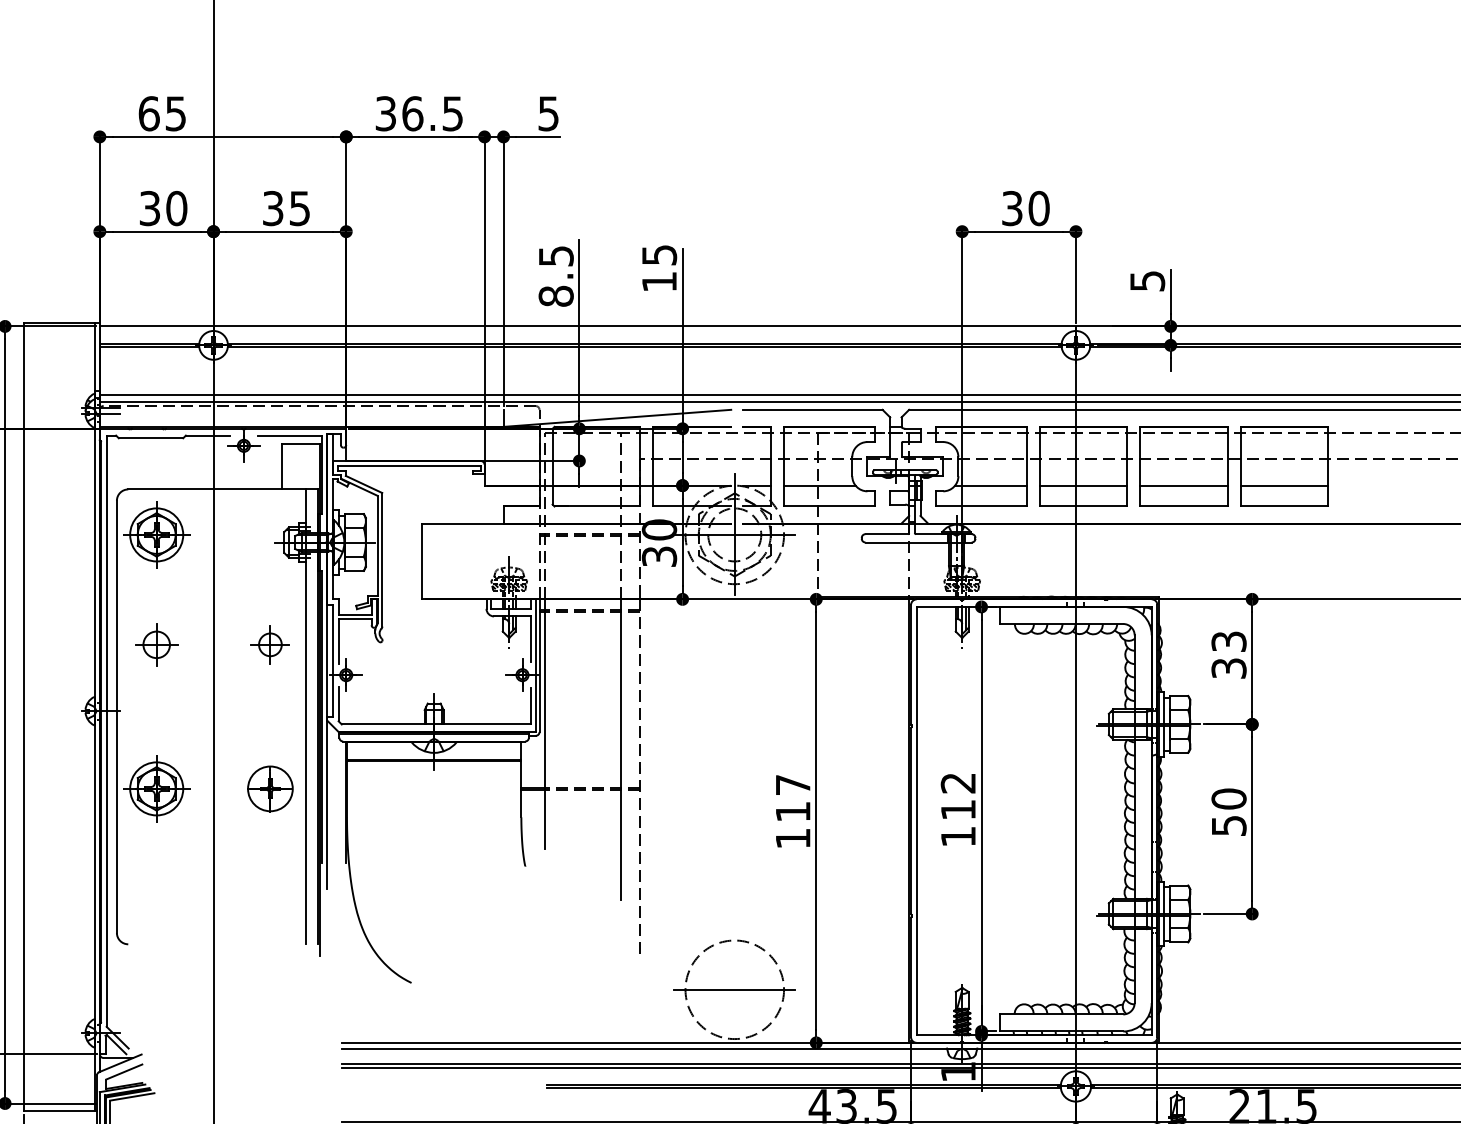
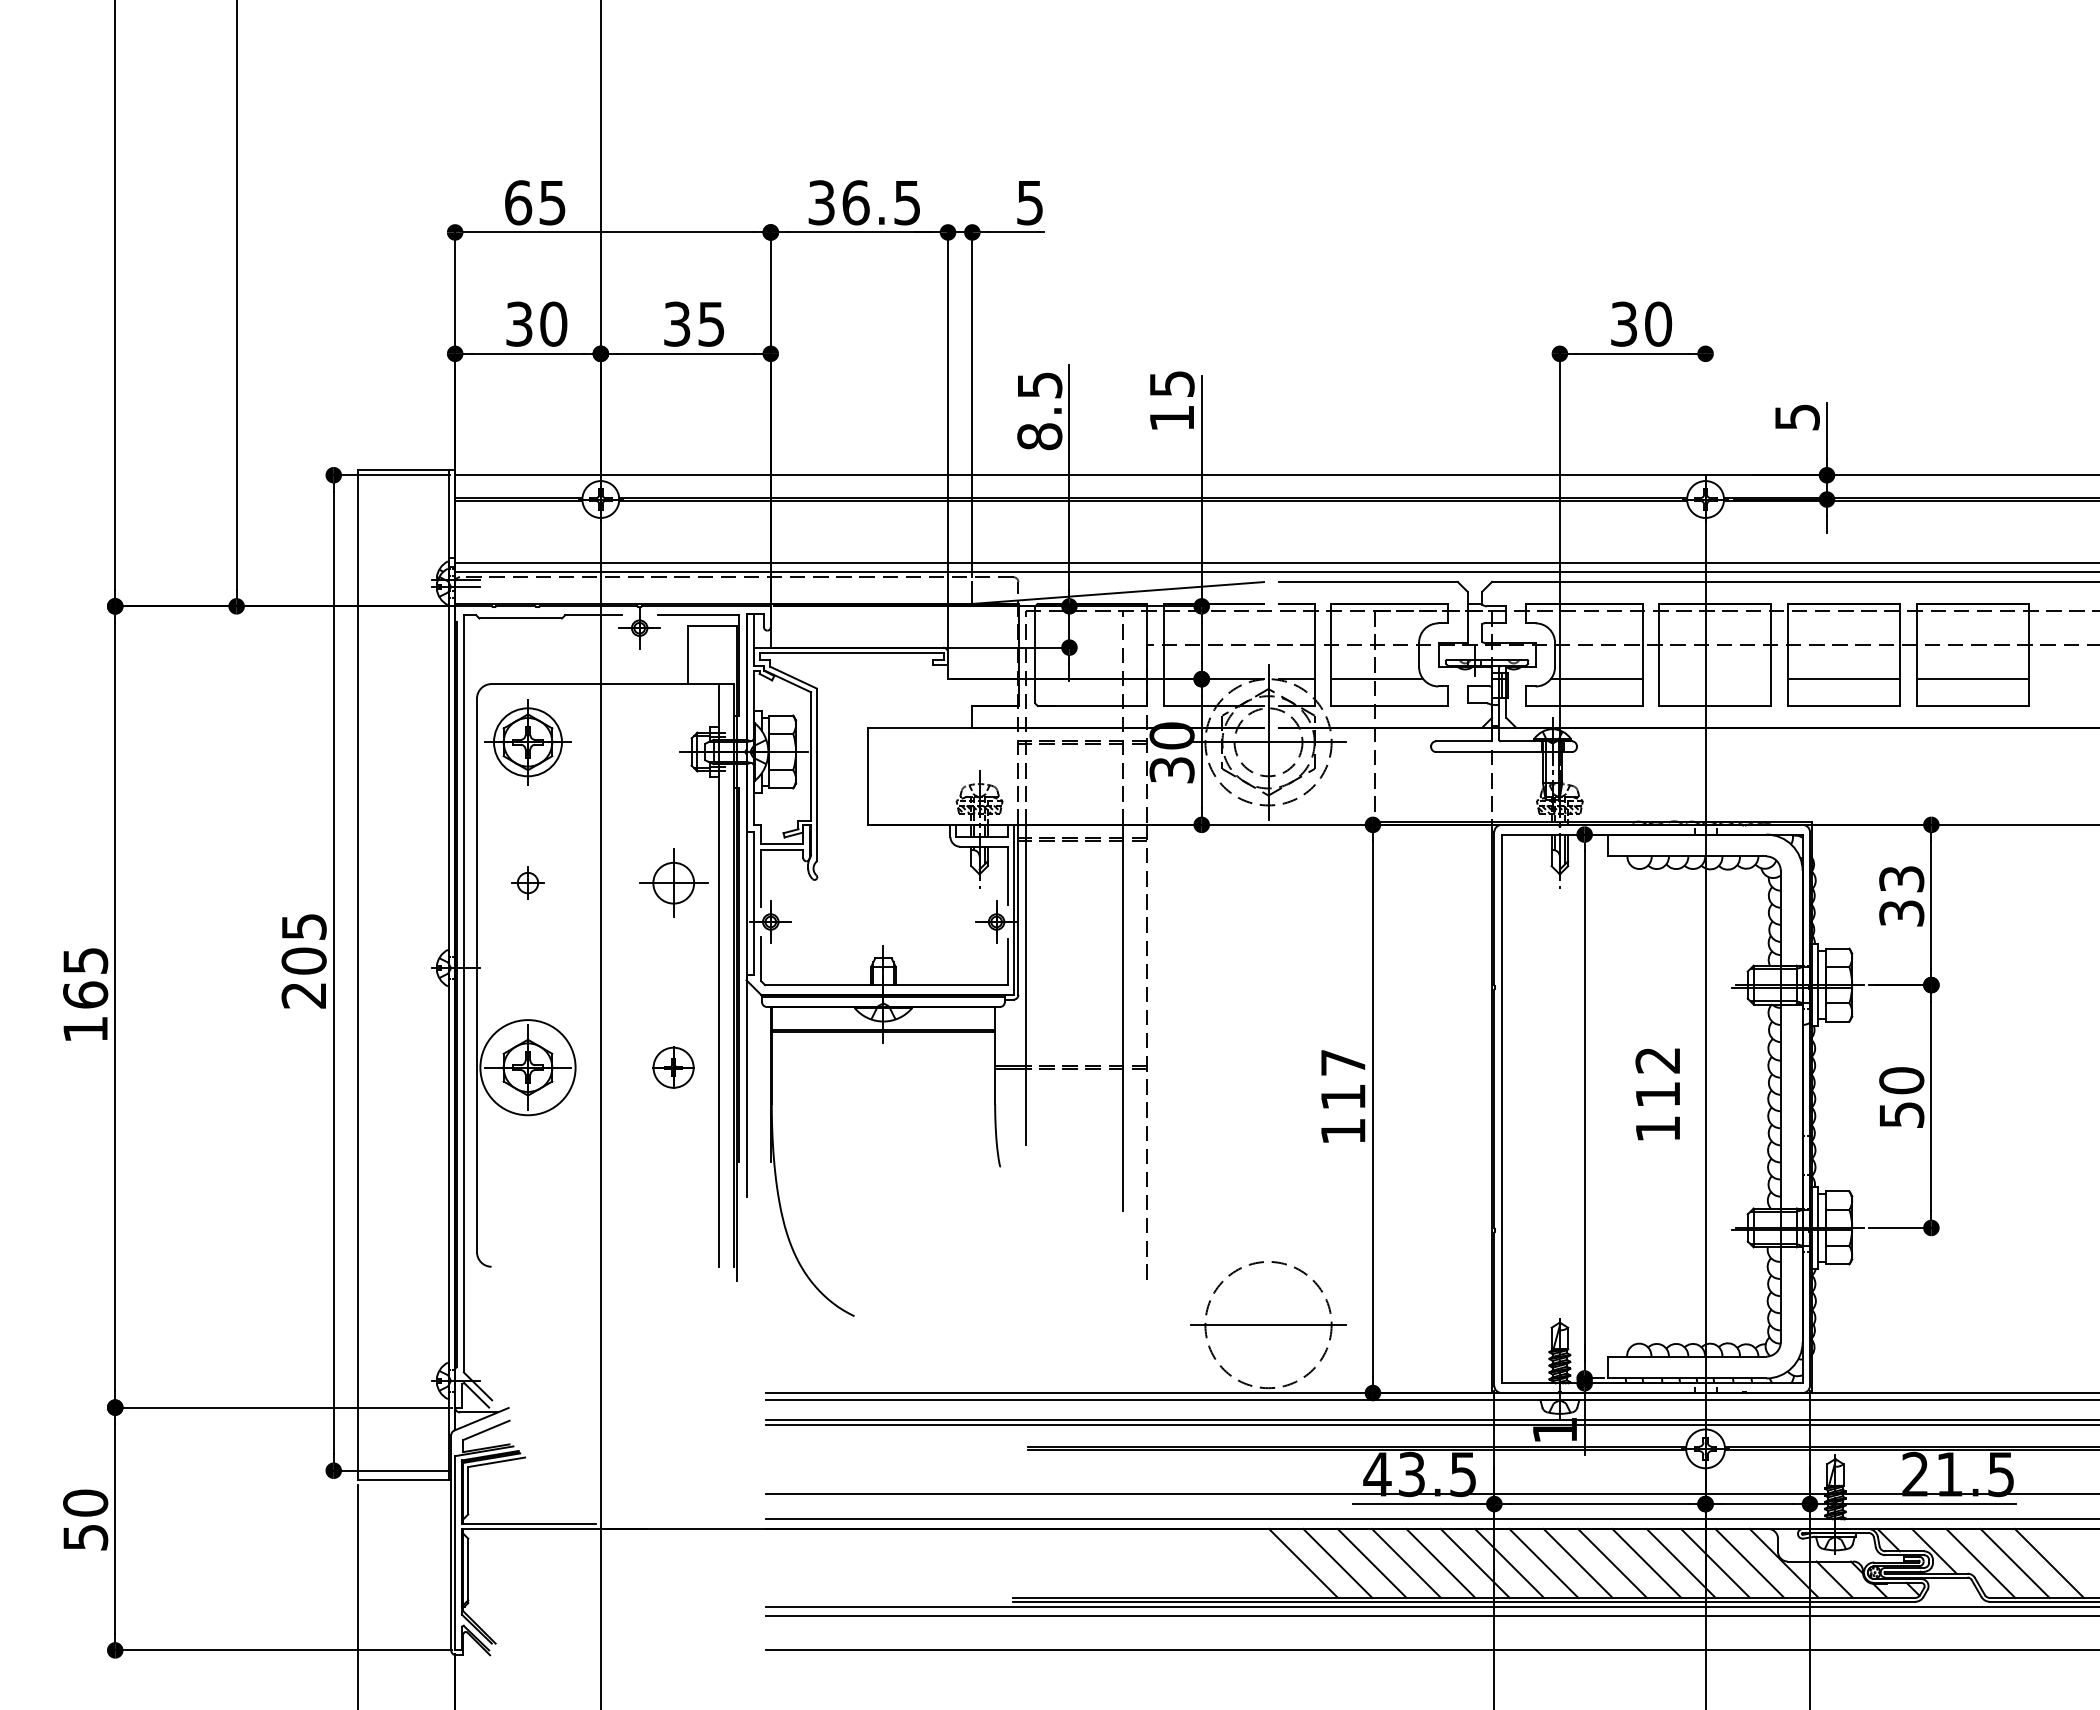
line: (1075, 275) -> (1705, 409), removed
line: (1083, 485) -> (1715, 679), removed
part: (156, 644) -> (527, 882), size x0.6
part: (270, 644) -> (673, 882), size x1.4
circle: (156, 788) -> (527, 1067), size x1.4
part: (270, 788) -> (673, 1067), size x0.7
text: (957, 809) -> (1657, 1094), moved

